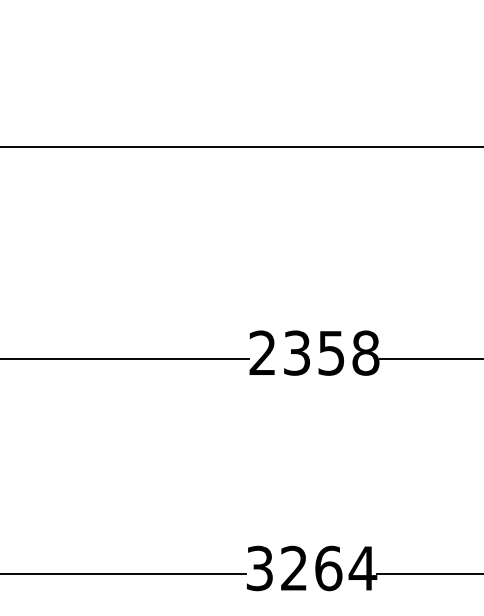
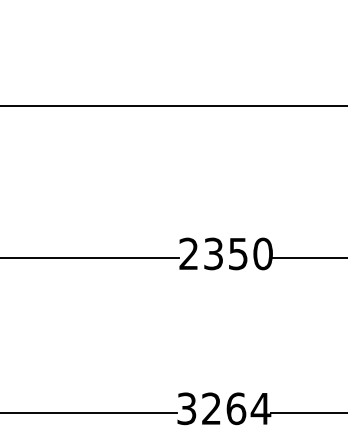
text: (365, 353) -> (262, 254), 2358 -> 2350

